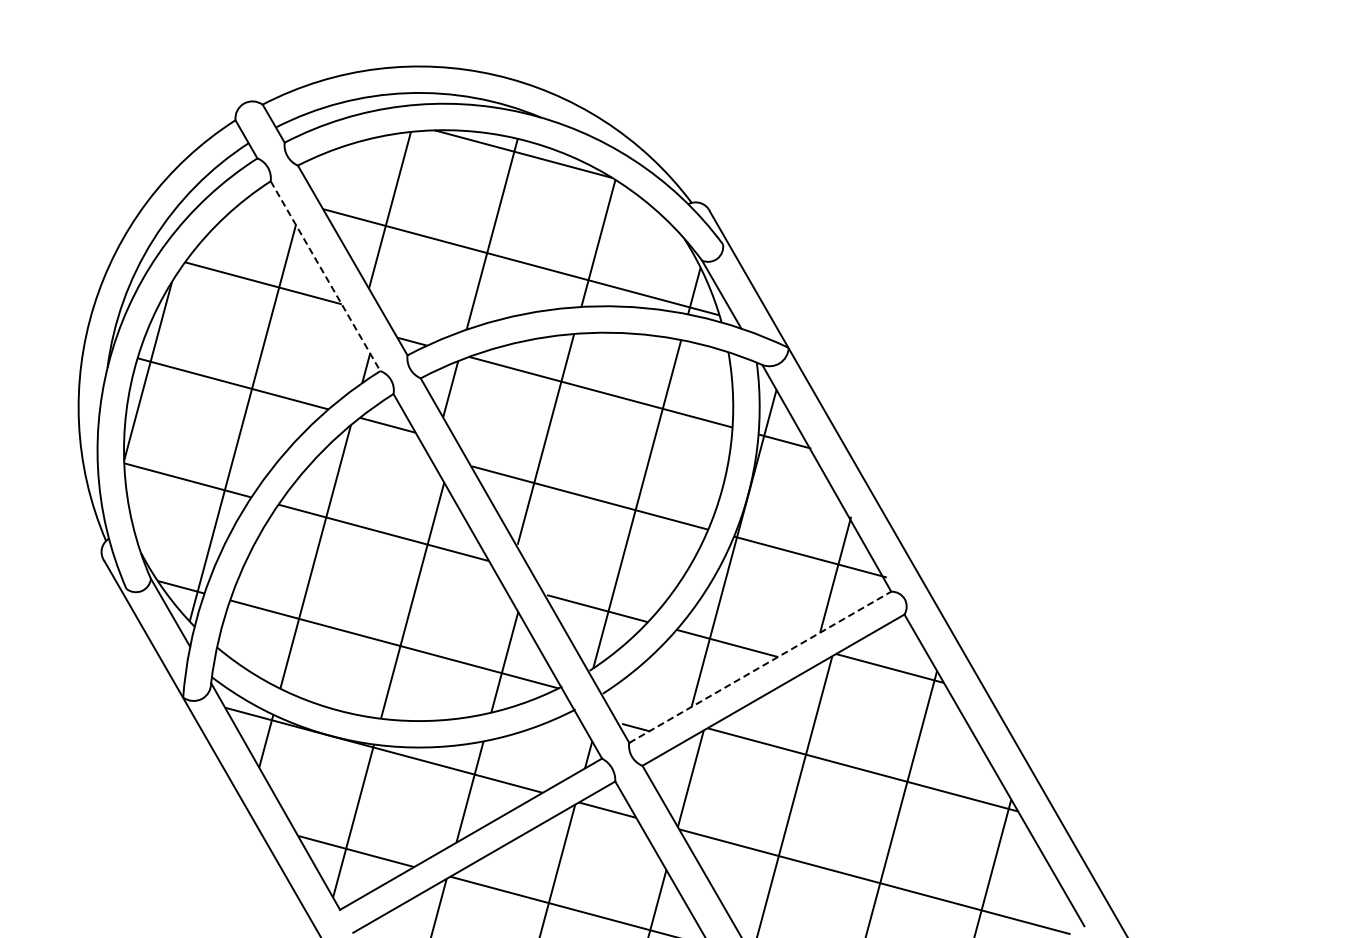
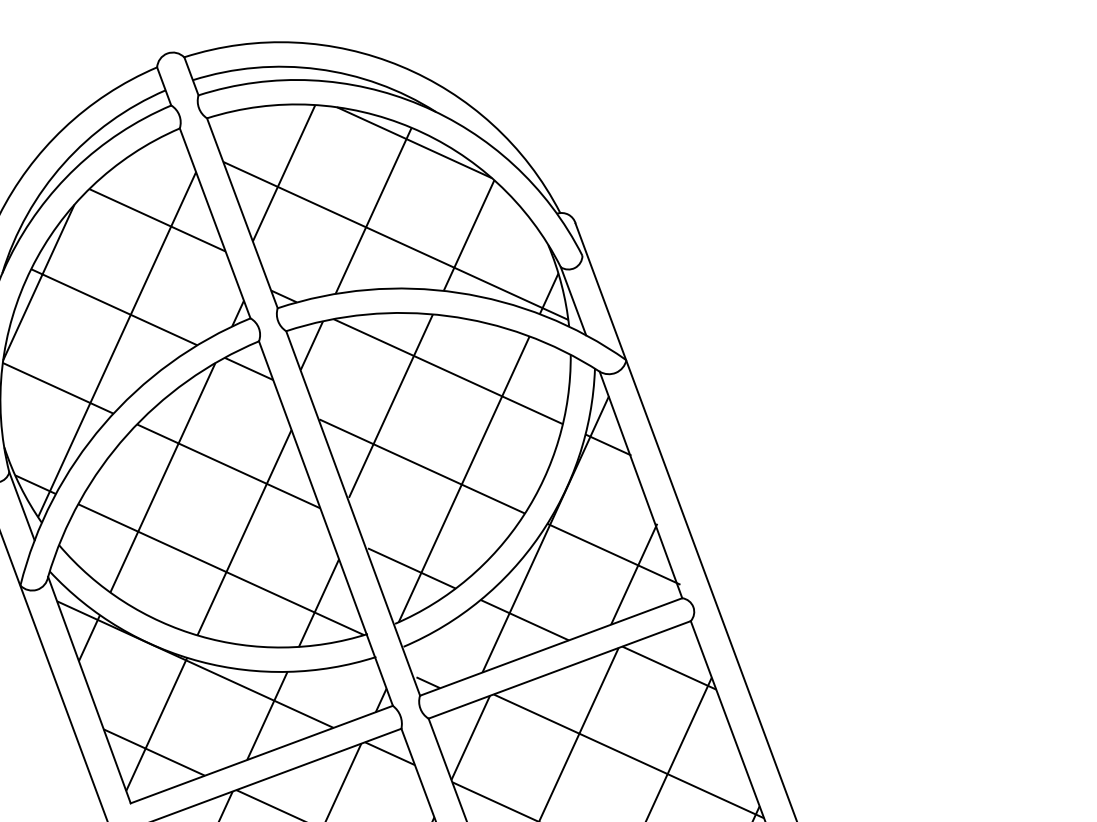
line: (325, 276) -> (215, 223), dashed -> solid
line: (760, 667) -> (551, 647), dashed -> solid

